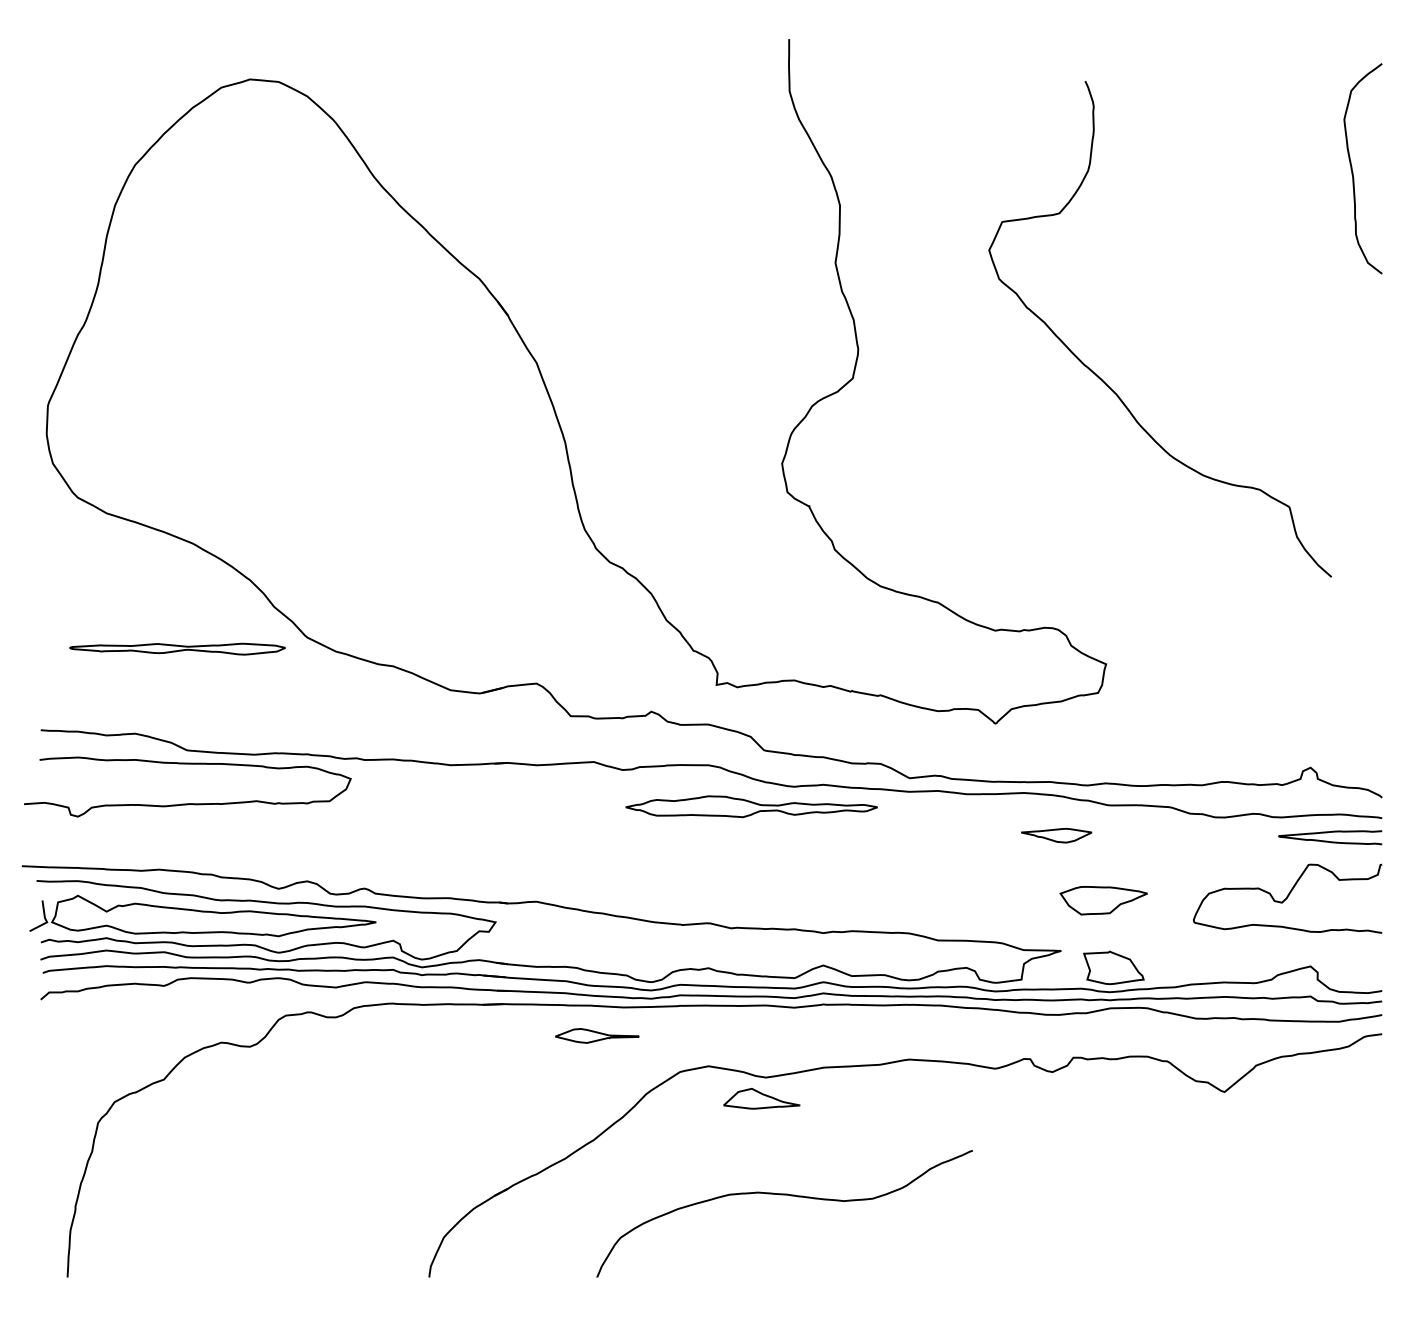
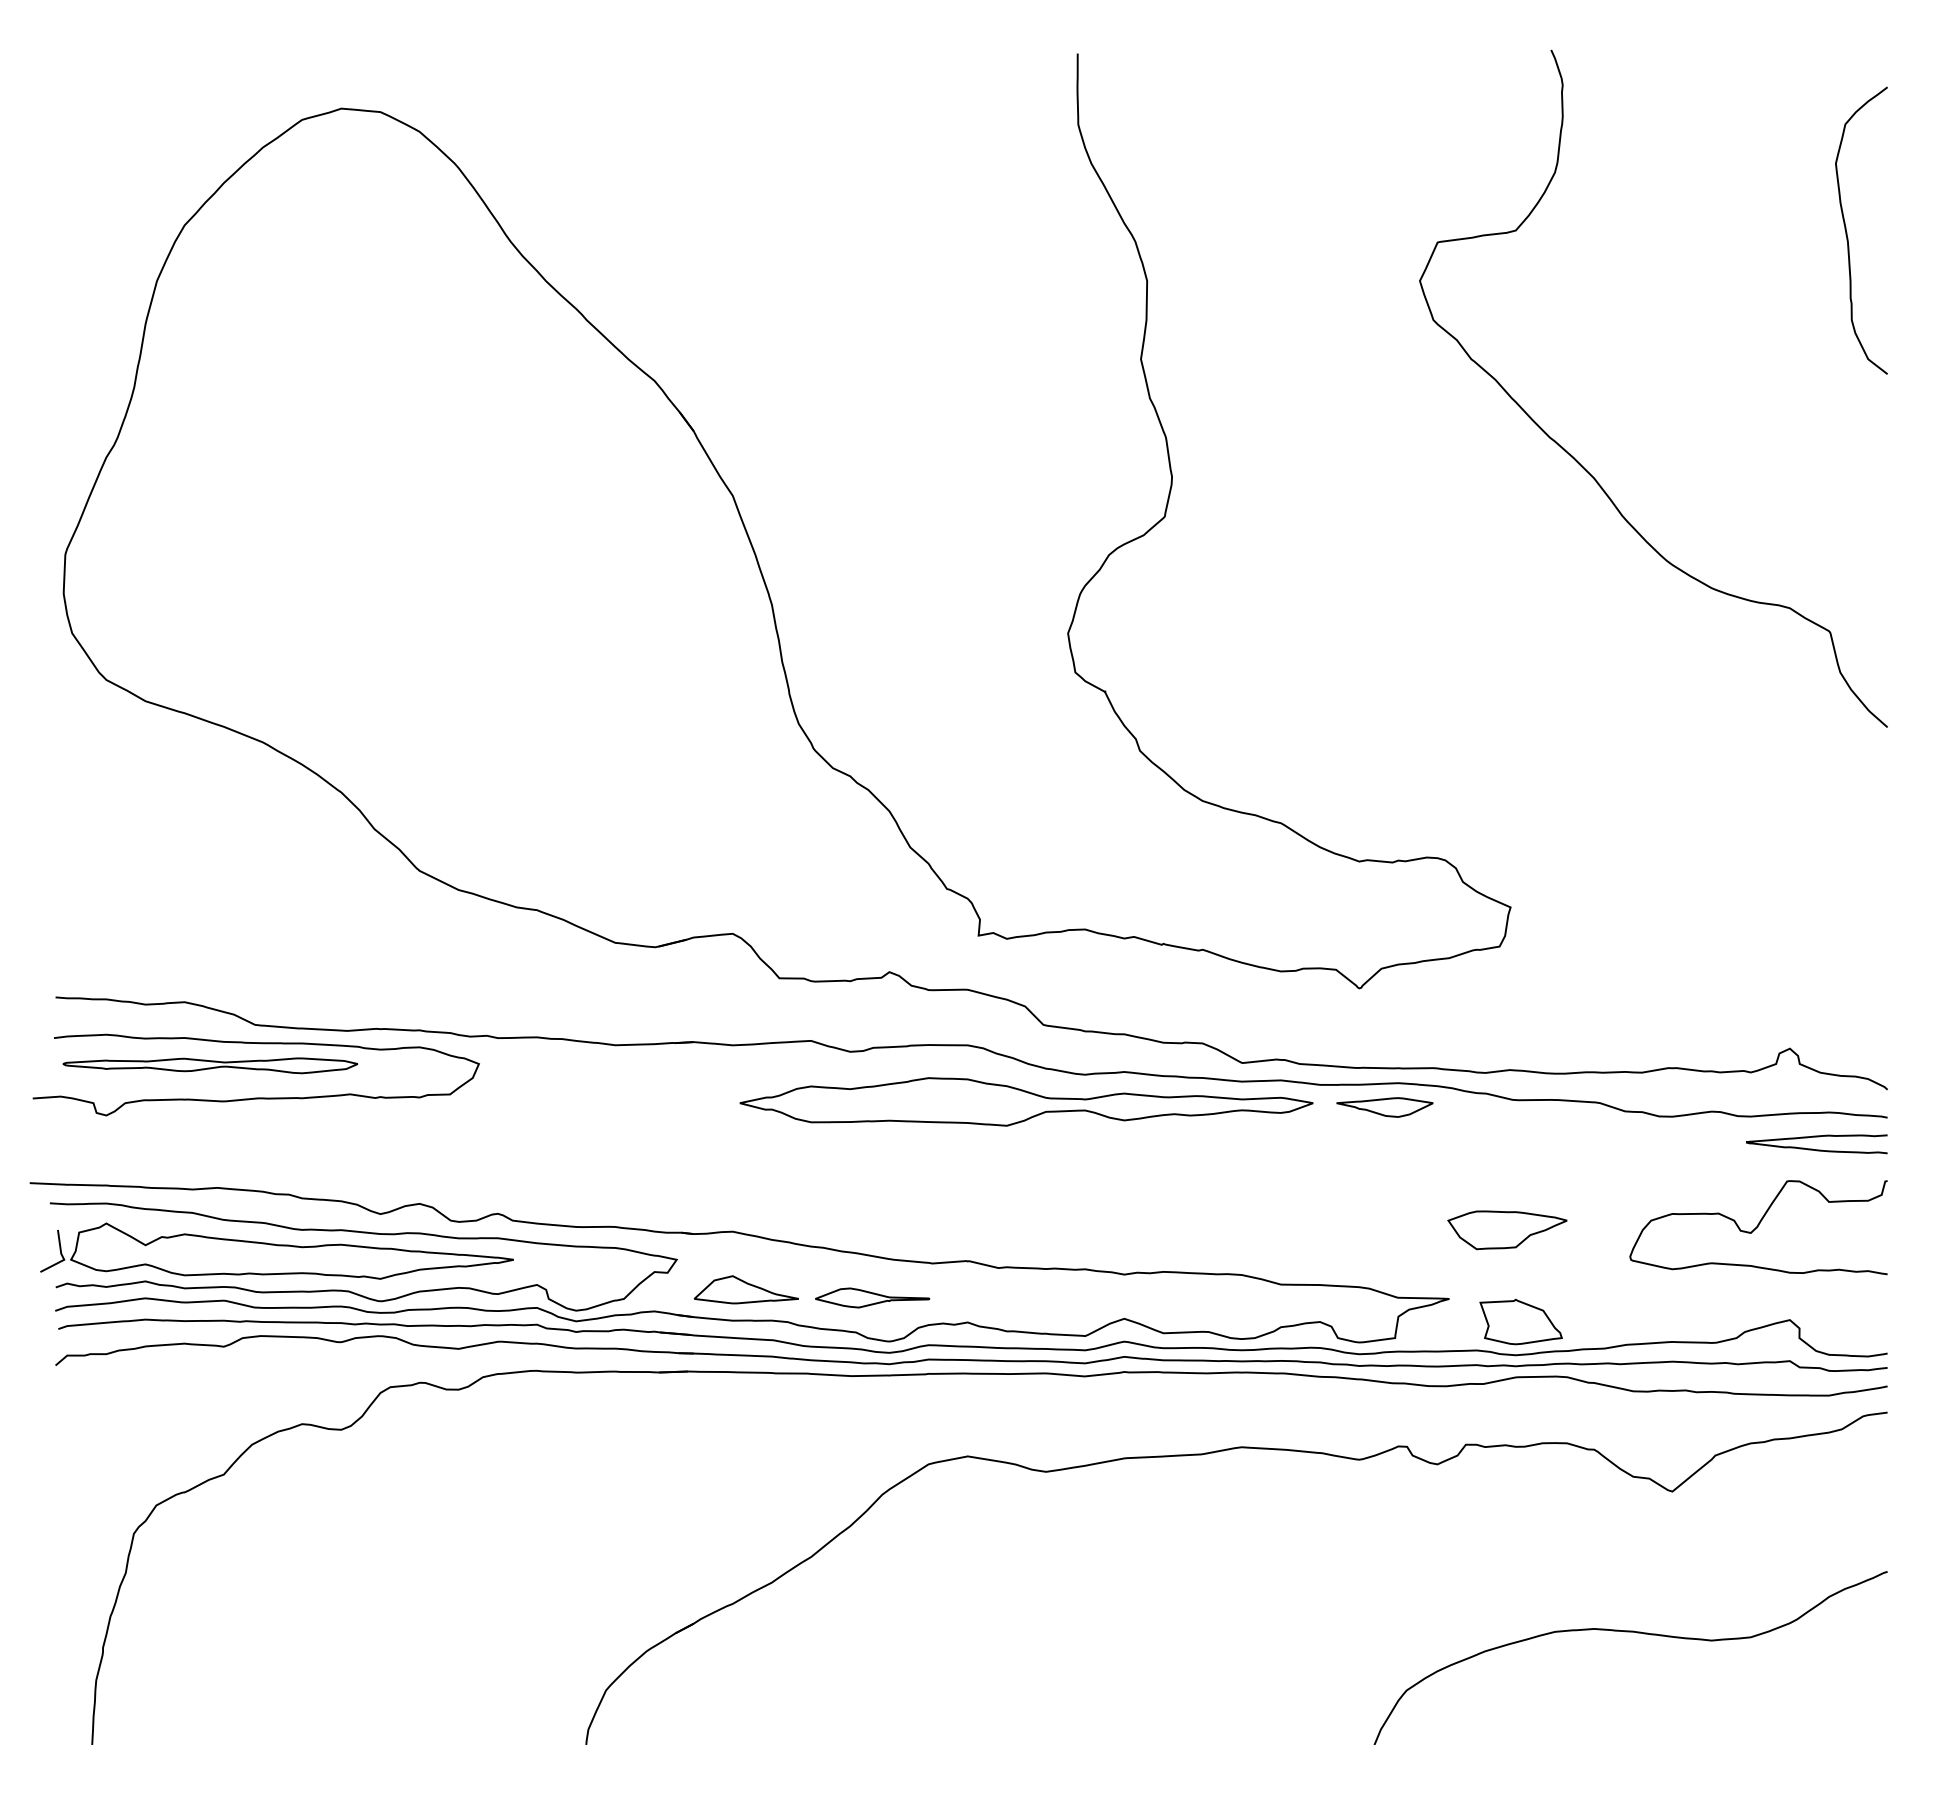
curve: (1106, 383) -> (1579, 462), moved
part: (177, 648) -> (210, 1065), moved
part: (751, 806) -> (1026, 1101), size x1.67
part: (1056, 835) -> (1384, 1107), moved
part: (597, 1035) -> (872, 1297), moved
part: (761, 1098) -> (745, 1289), moved
curve: (784, 1195) -> (1630, 1632), moved

